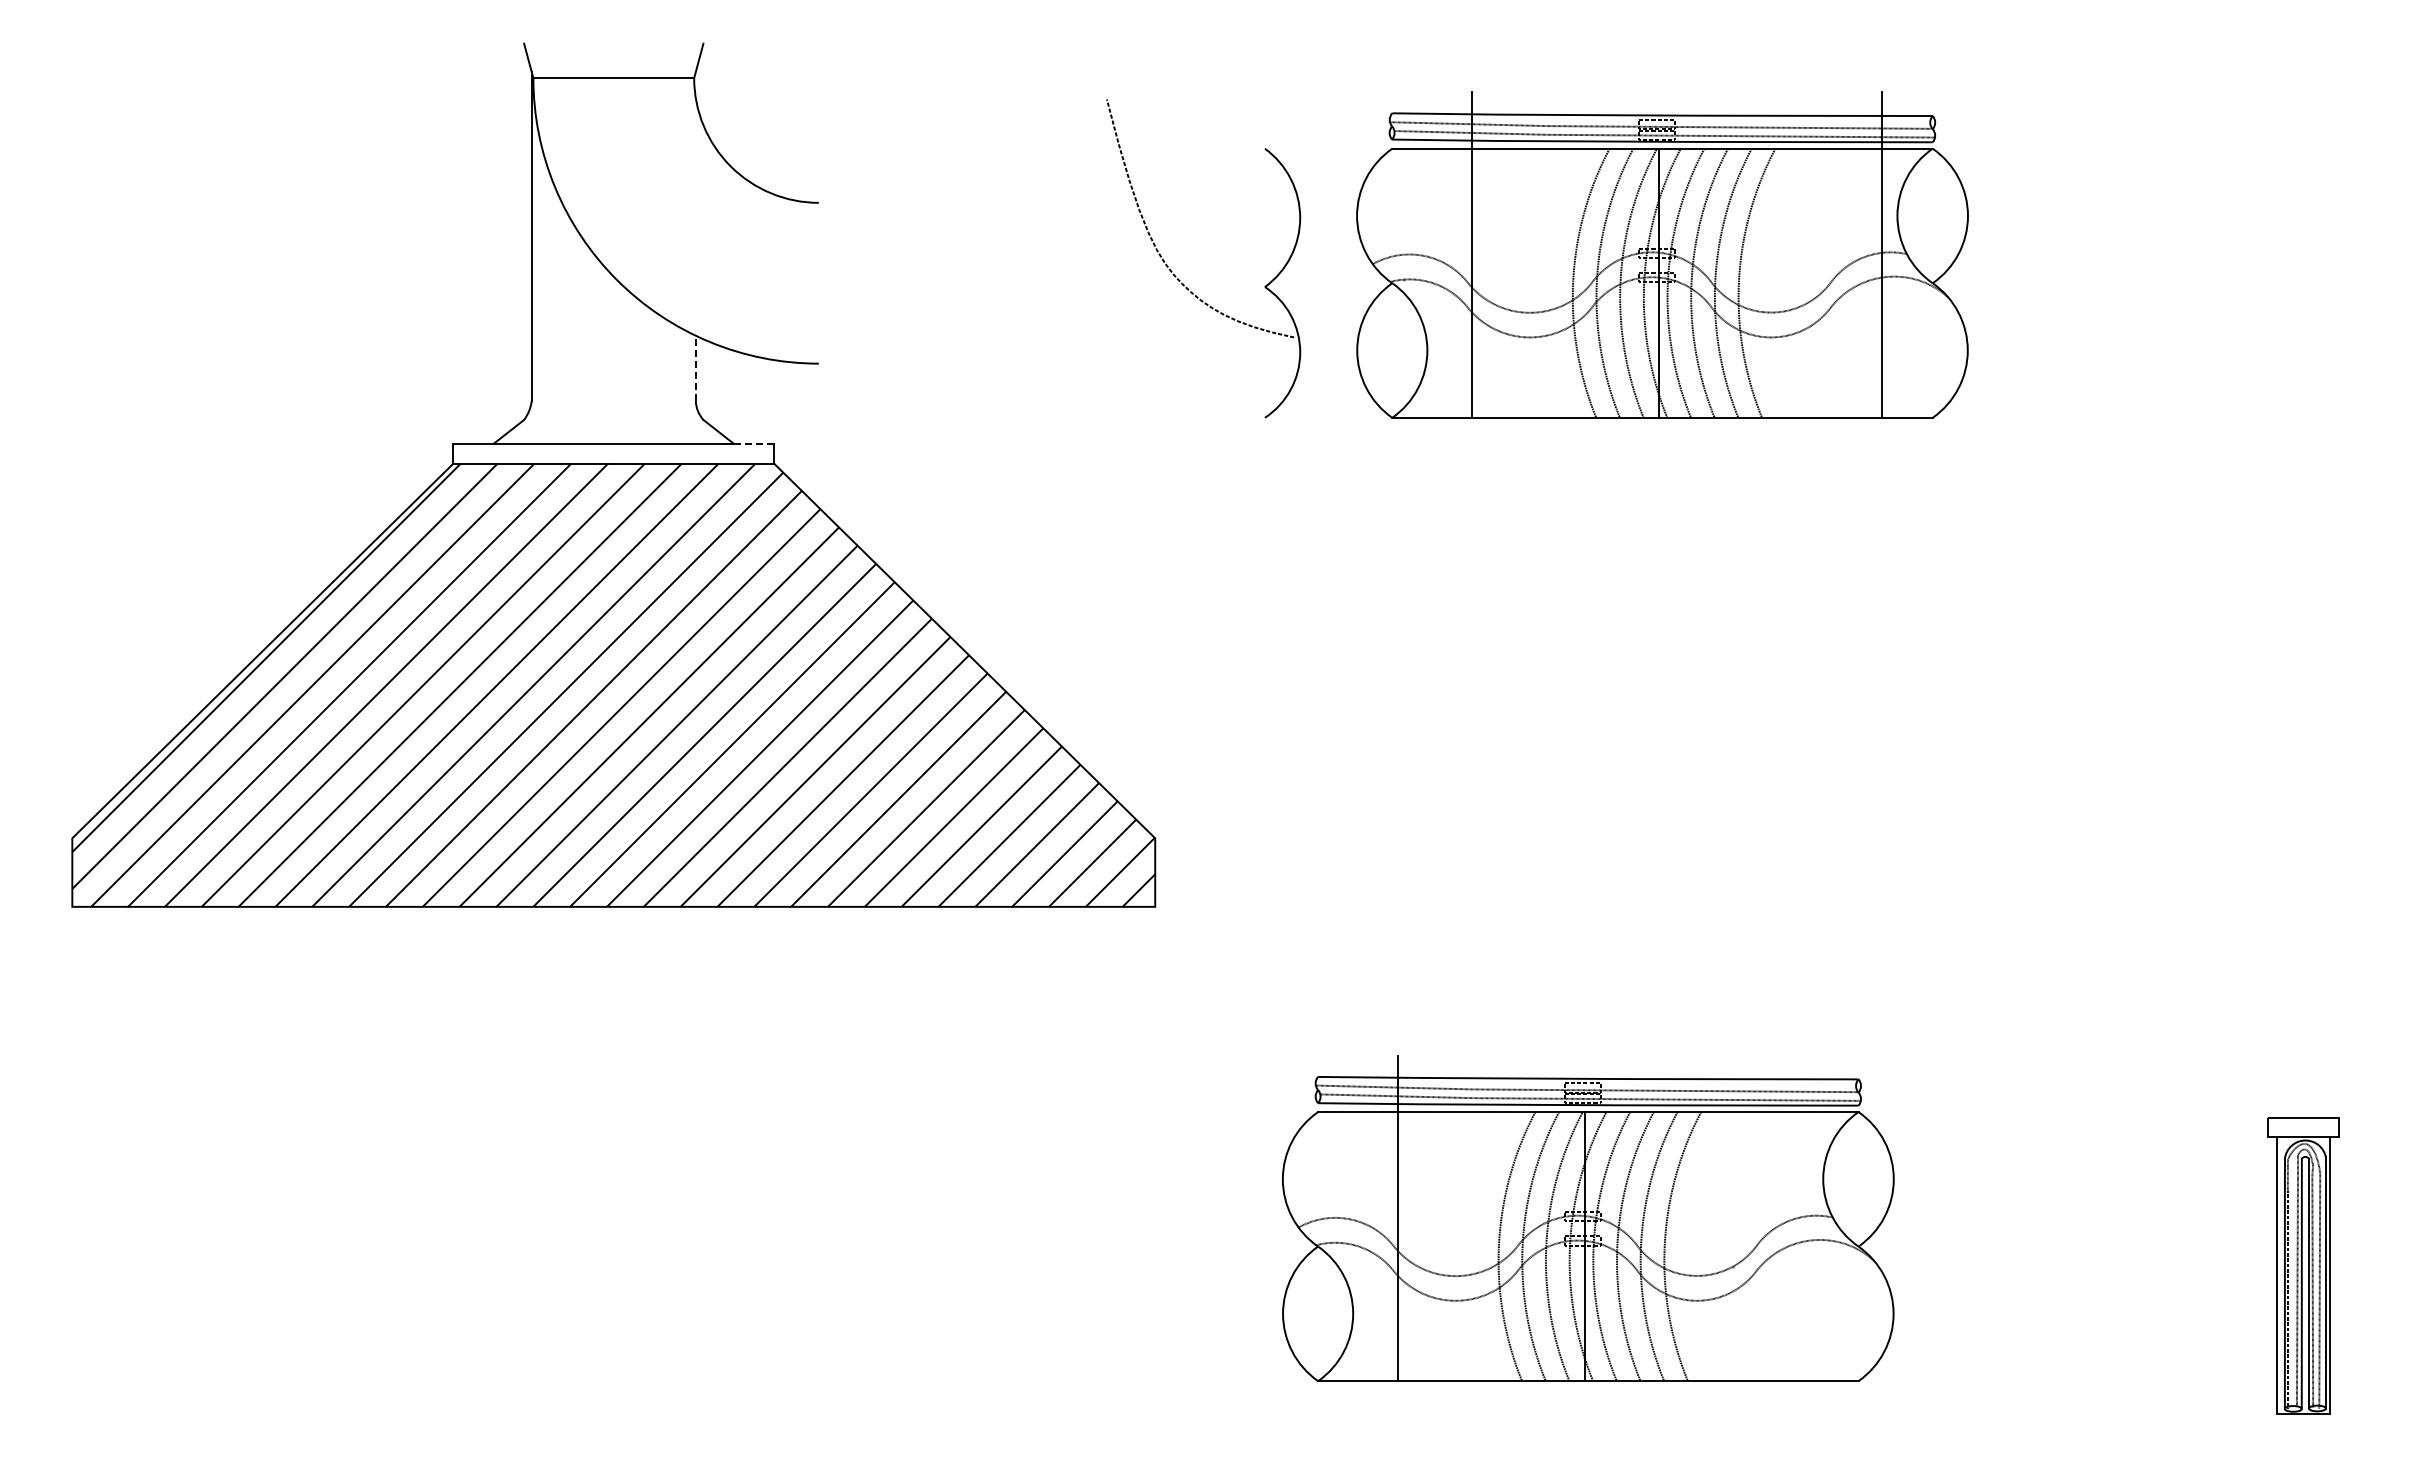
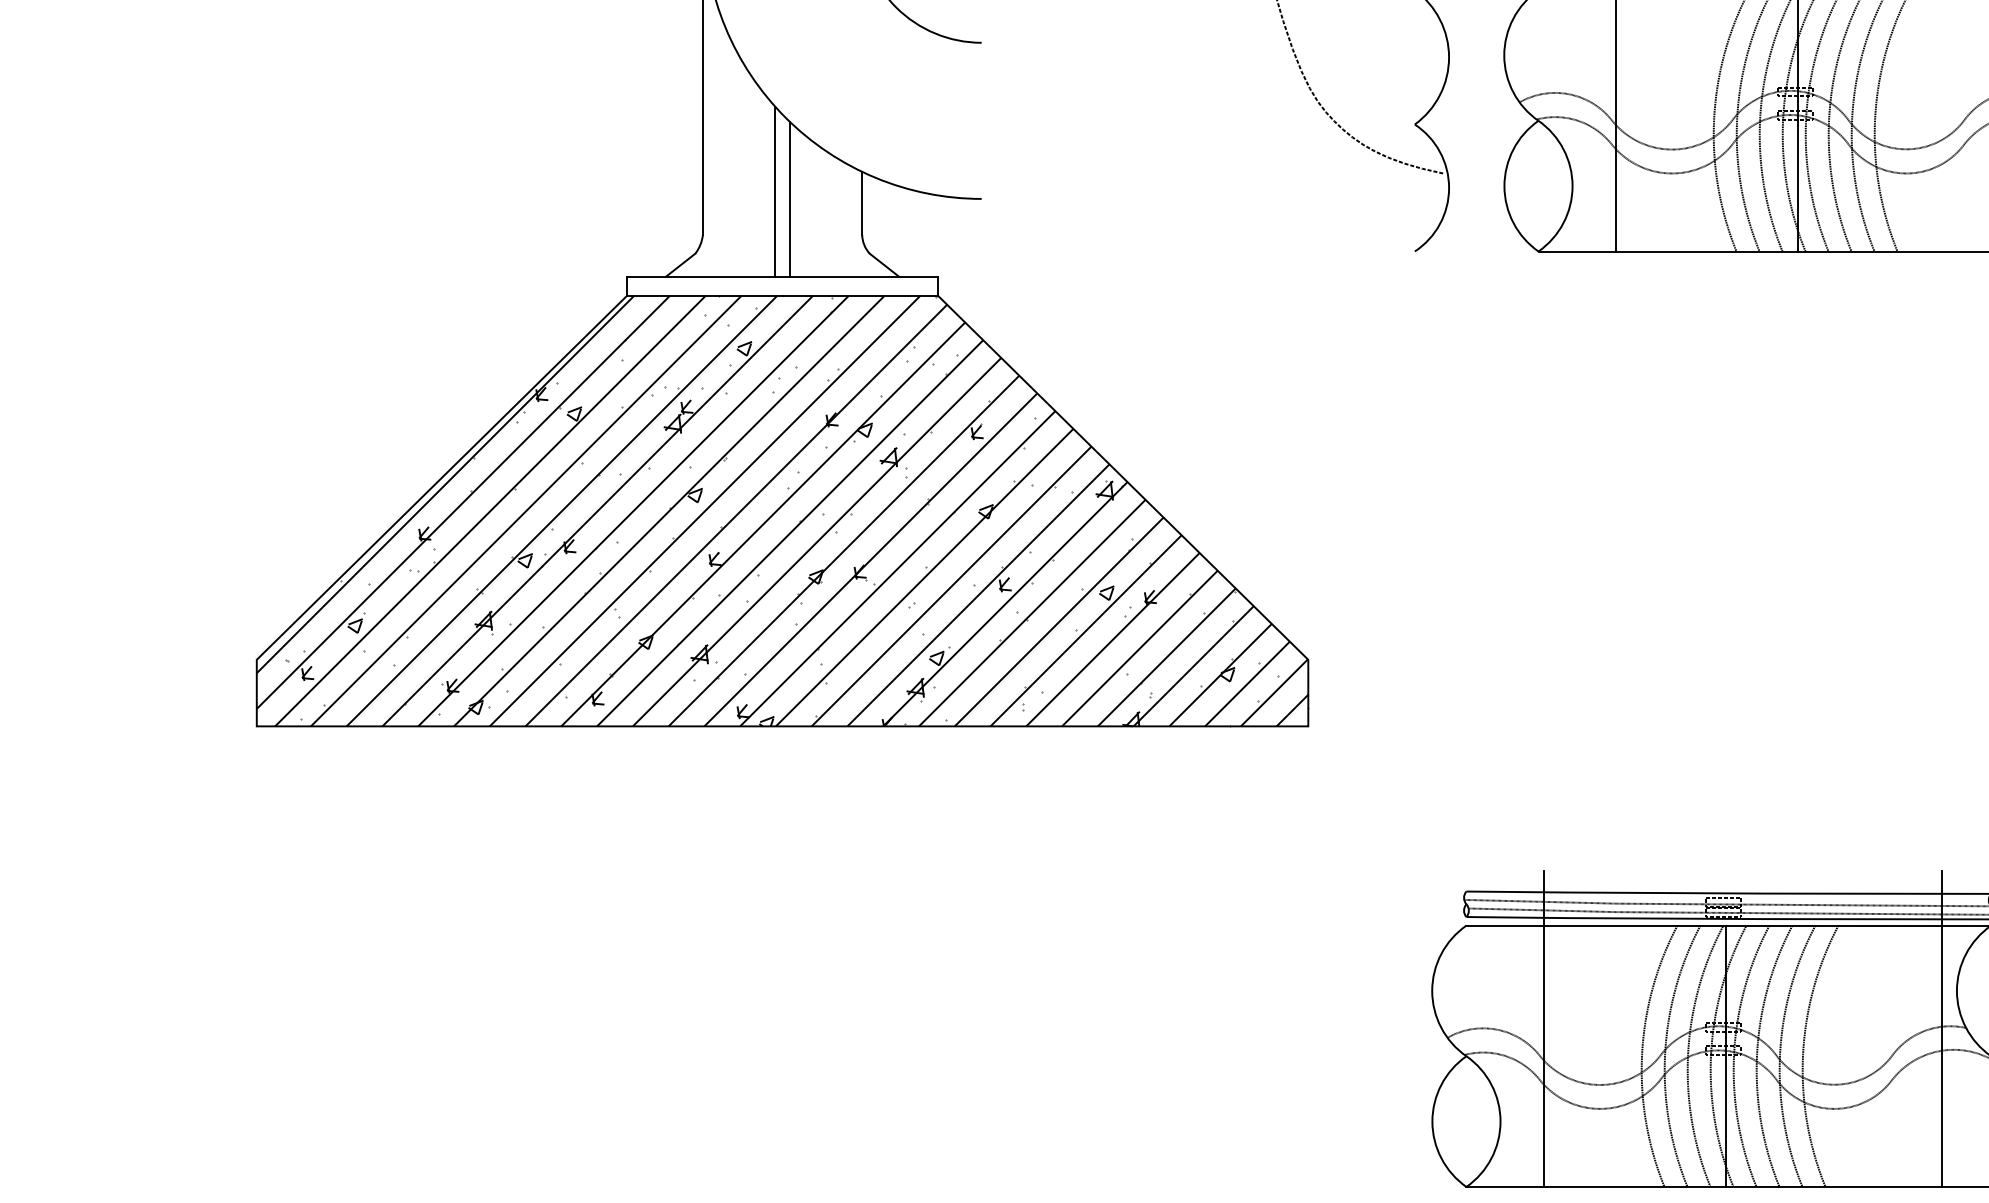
line: (606, 355) -> (775, 191), added
line: (621, 363) -> (790, 198), added
line: (695, 367) -> (861, 202), dashed -> solid
line: (754, 443) -> (919, 276), dashed -> solid
hatch: (628, 685) -> (796, 511), added
line: (1807, 1218) -> (1941, 1028), added

